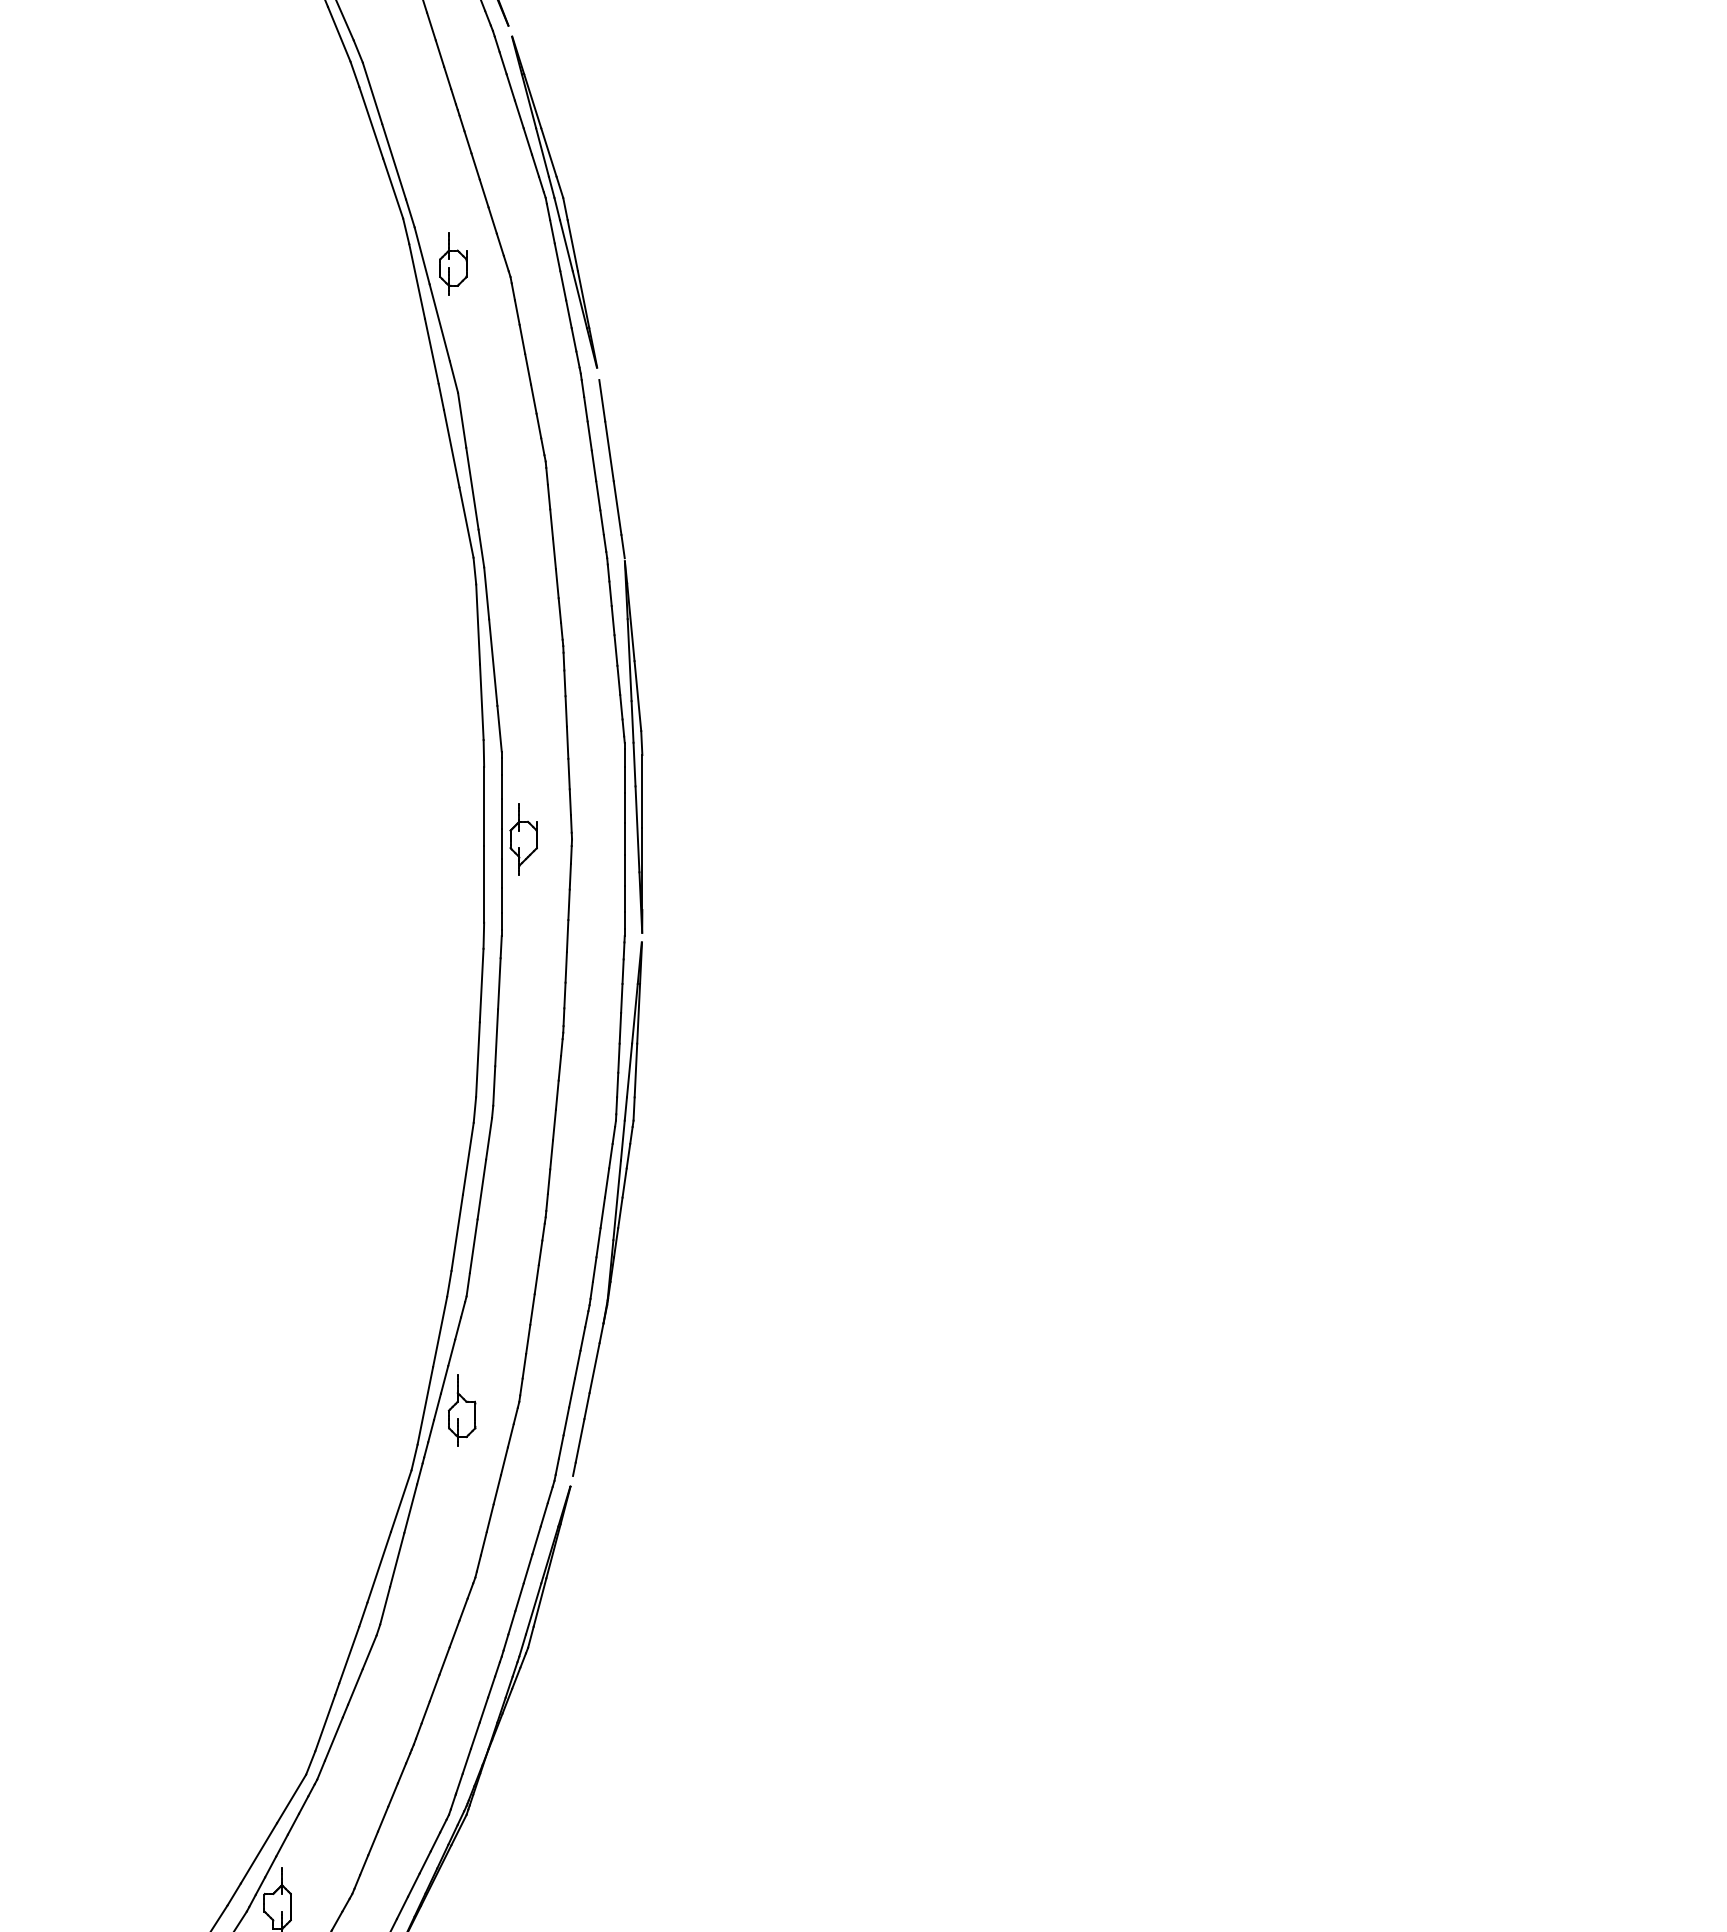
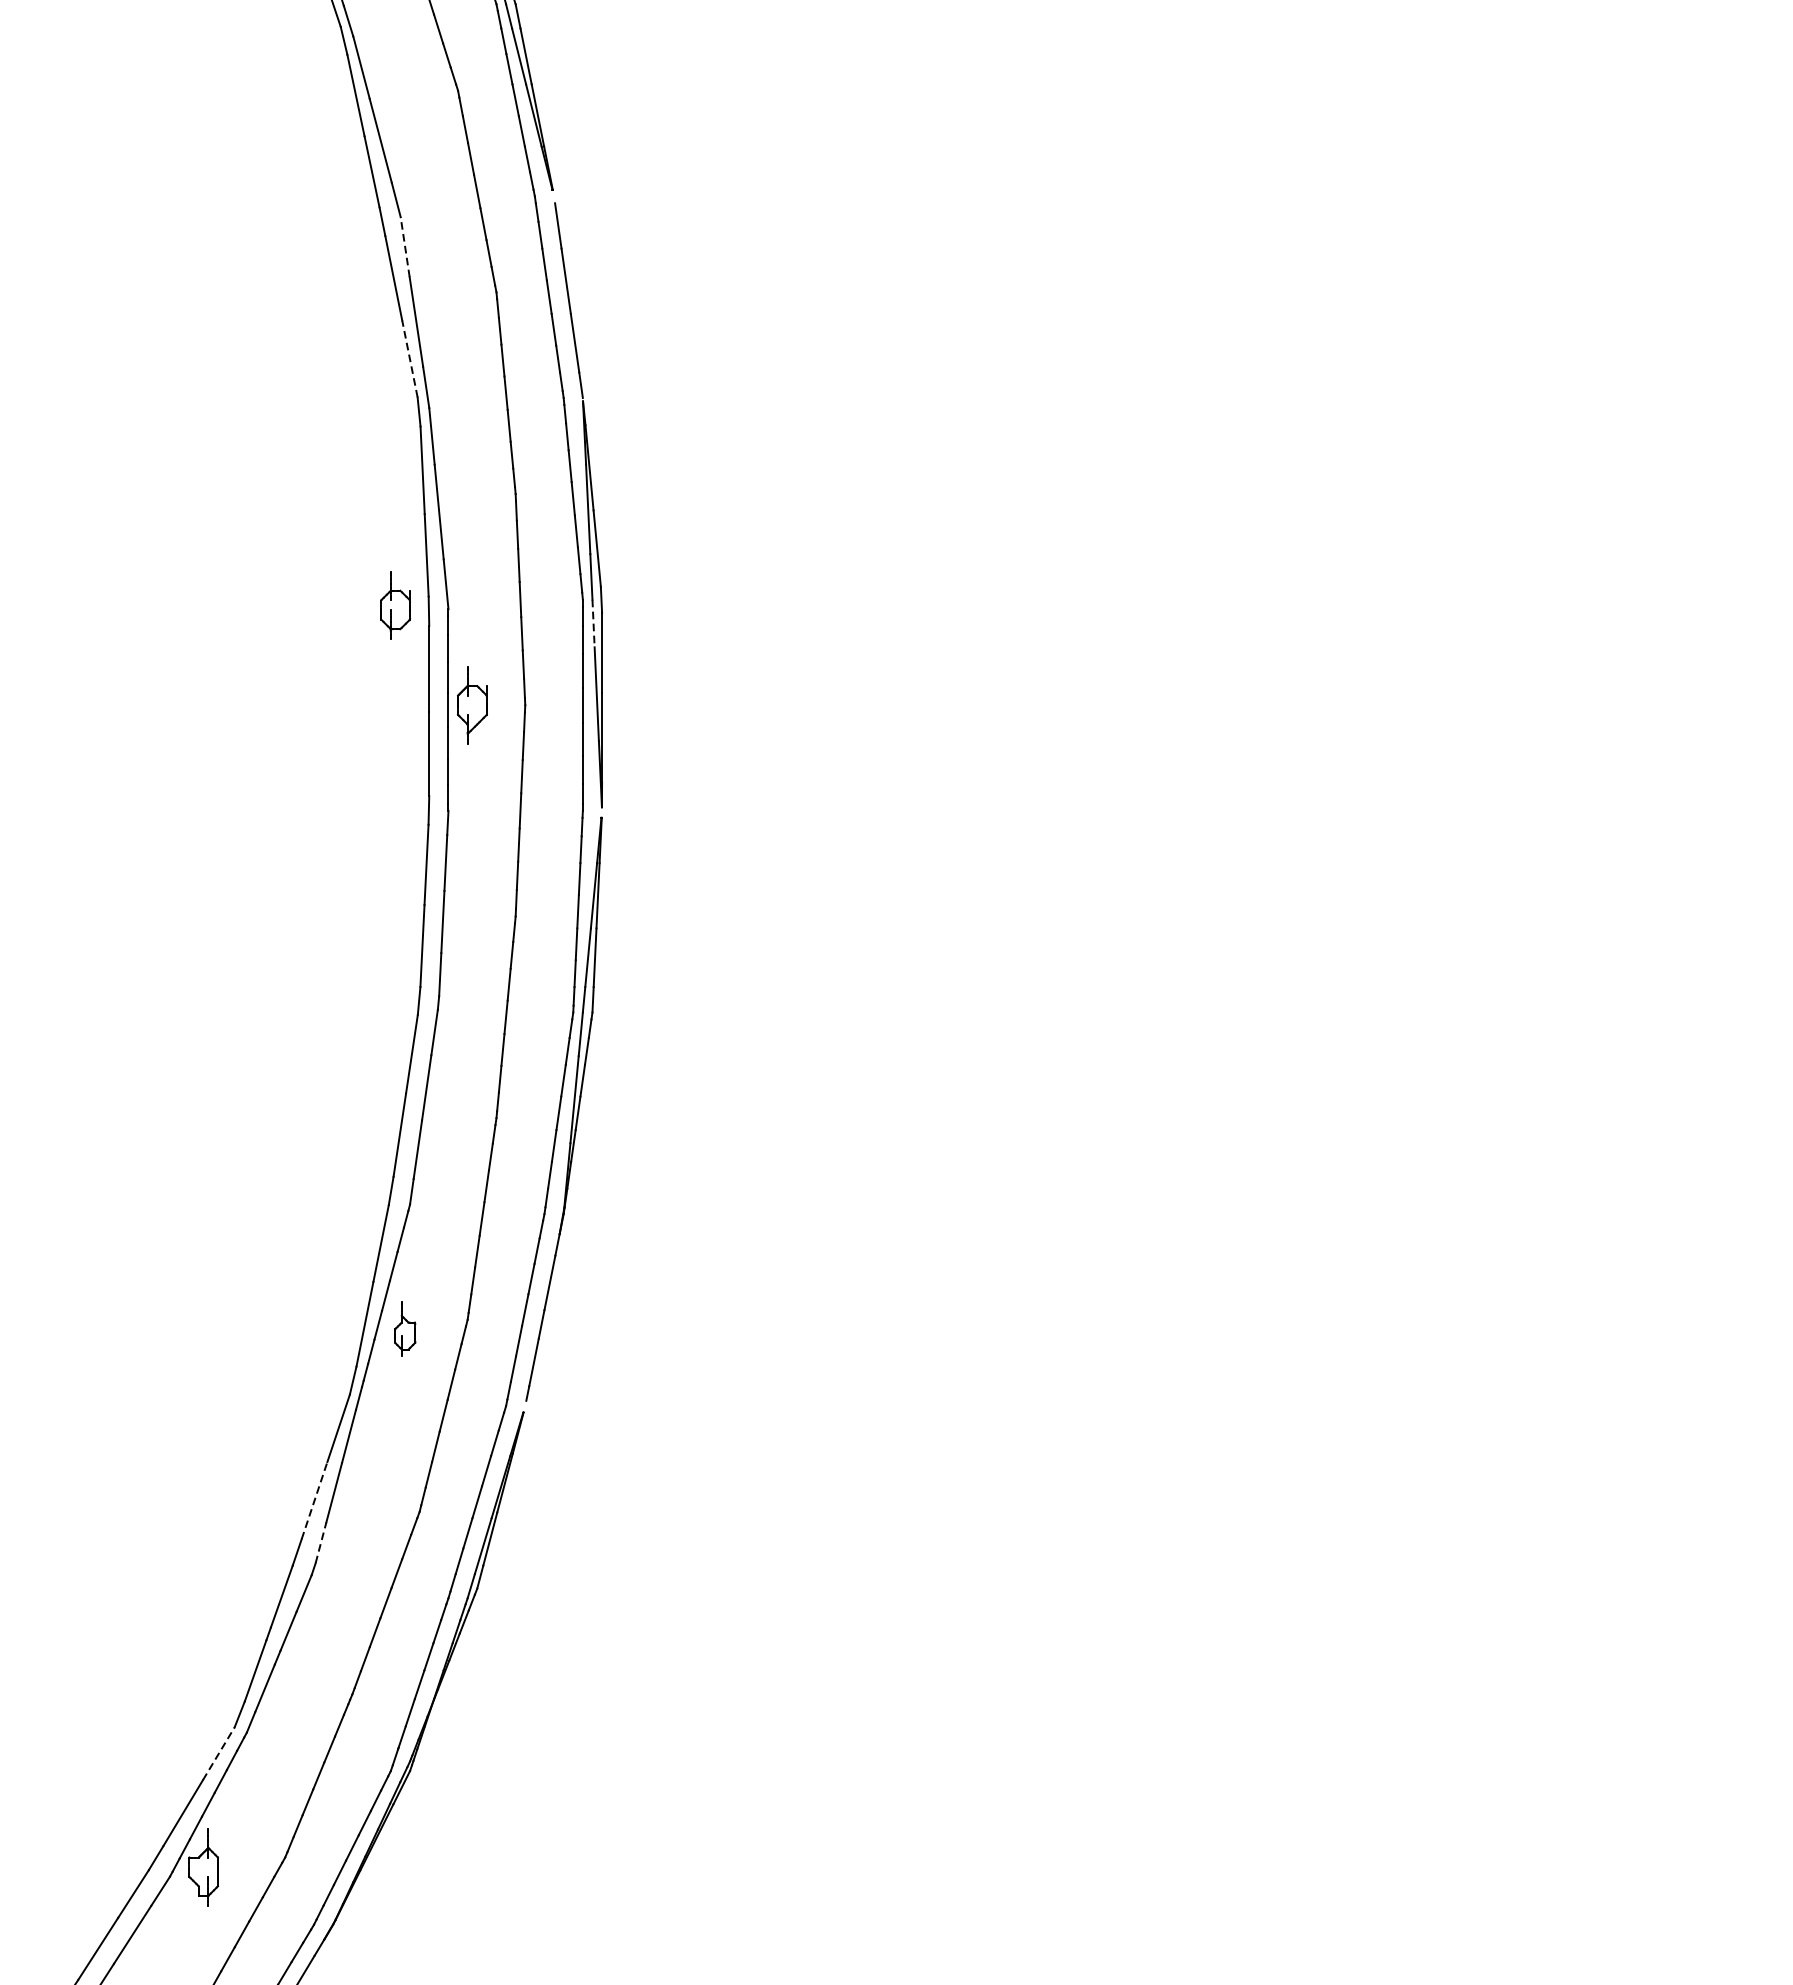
part: (453, 263) -> (395, 604), moved
line: (462, 420) -> (405, 247), solid -> dashed
line: (466, 522) -> (409, 358), solid -> dashed
line: (634, 764) -> (593, 623), solid -> dashed
part: (461, 1410) -> (404, 1329), size x0.7
line: (379, 1566) -> (314, 1499), solid -> dashed
line: (385, 1605) -> (321, 1542), solid -> dashed
line: (291, 1798) -> (218, 1753), solid -> dashed

